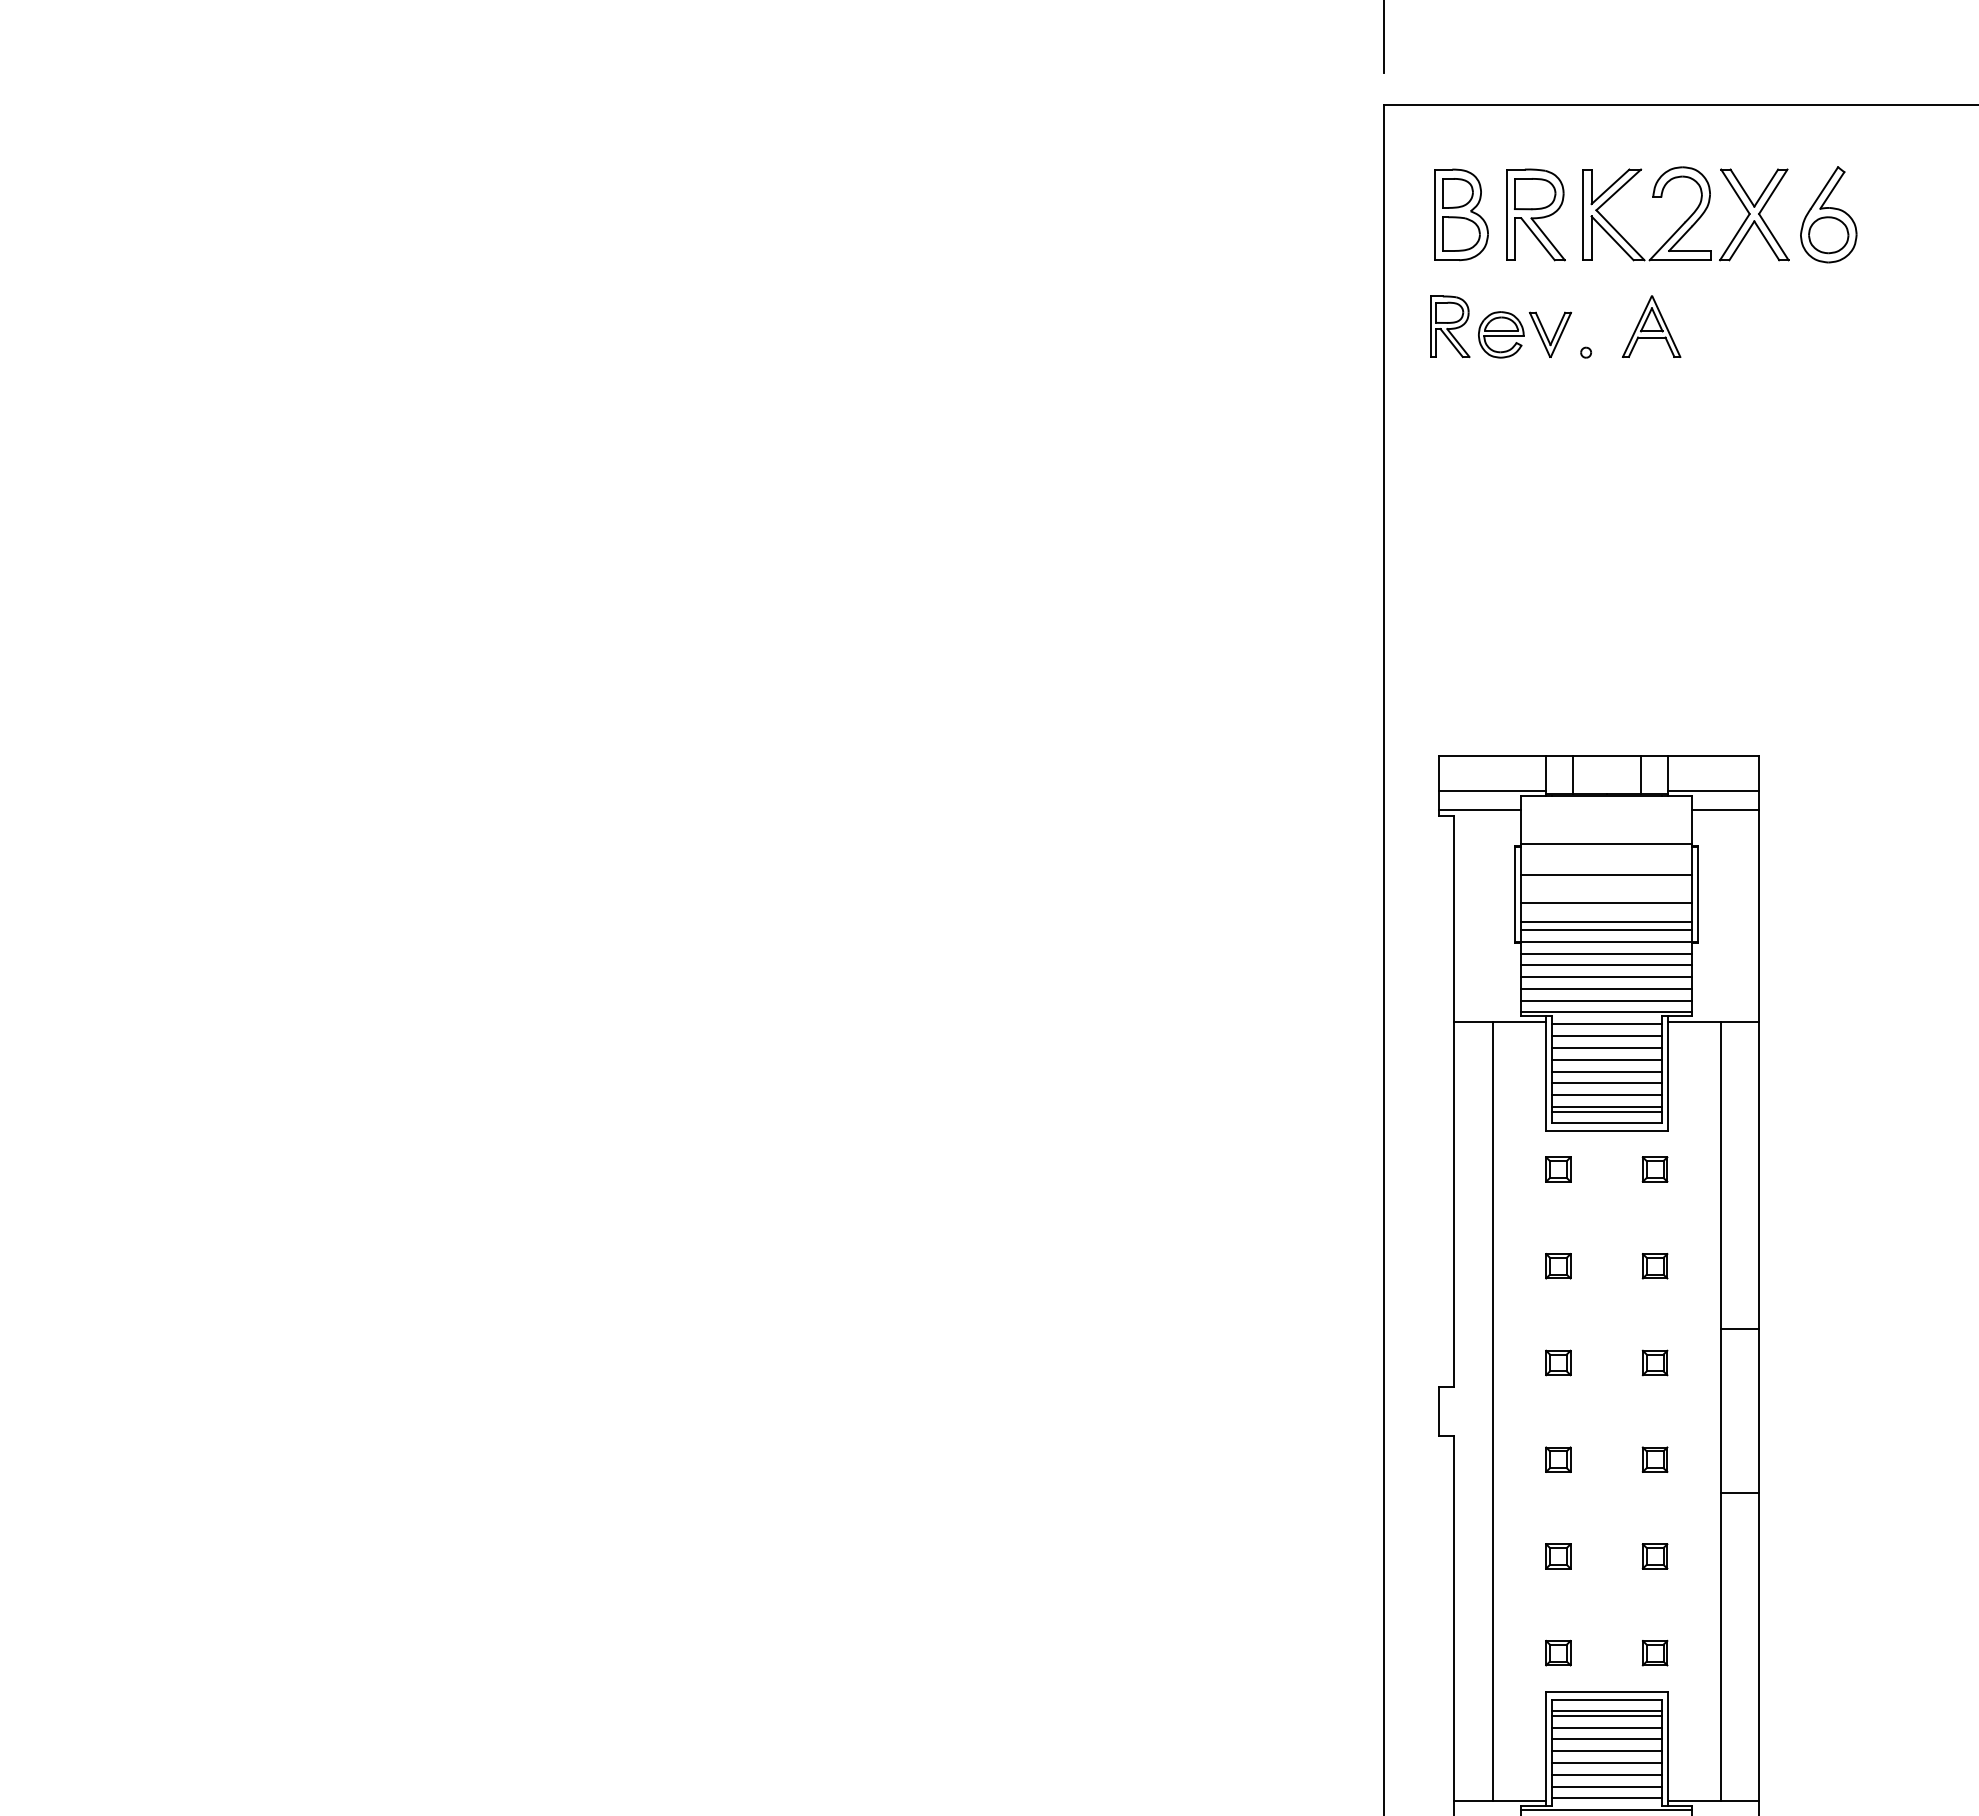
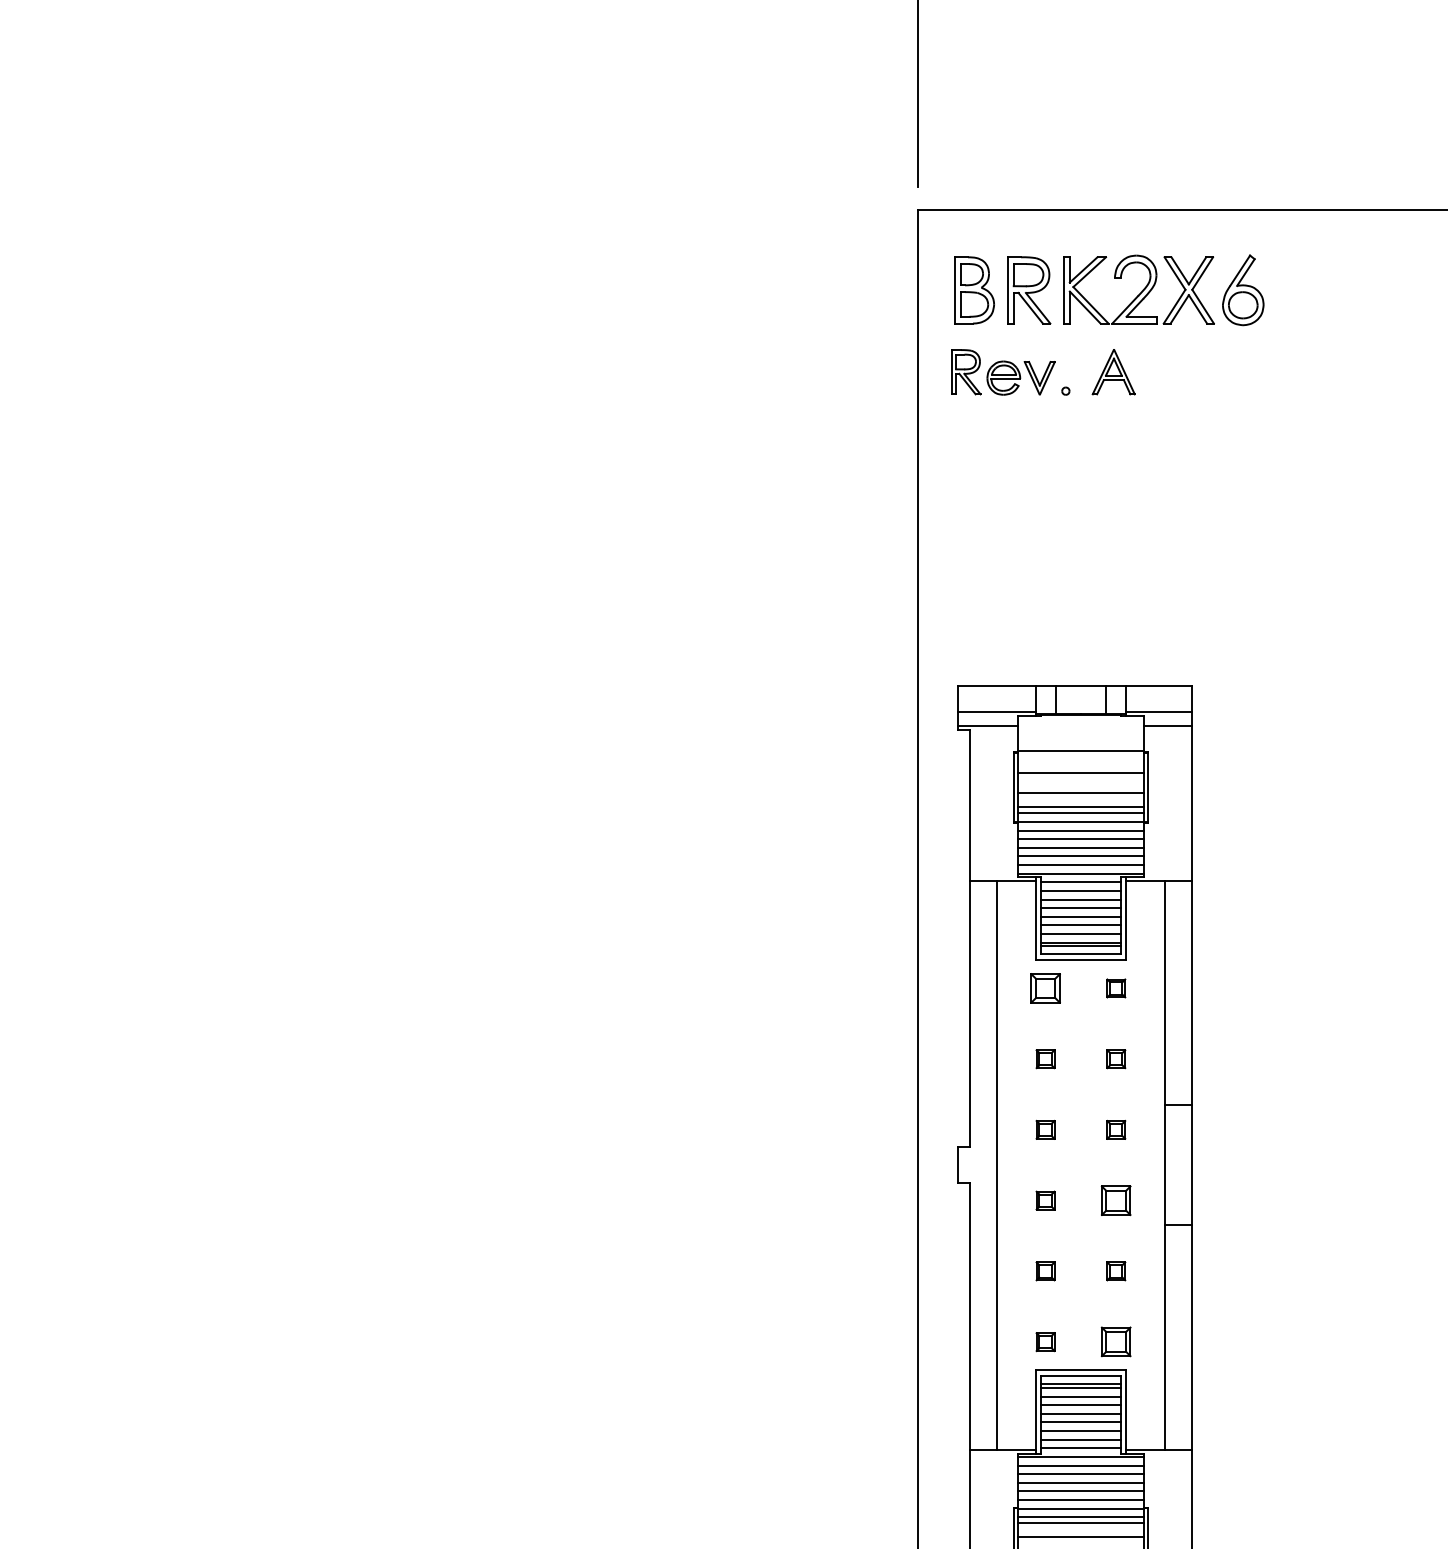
part: (1558, 1169) -> (1045, 988), size x1.6
part: (1655, 1459) -> (1116, 1200), size x1.6
part: (1655, 1653) -> (1116, 1342), size x1.6

